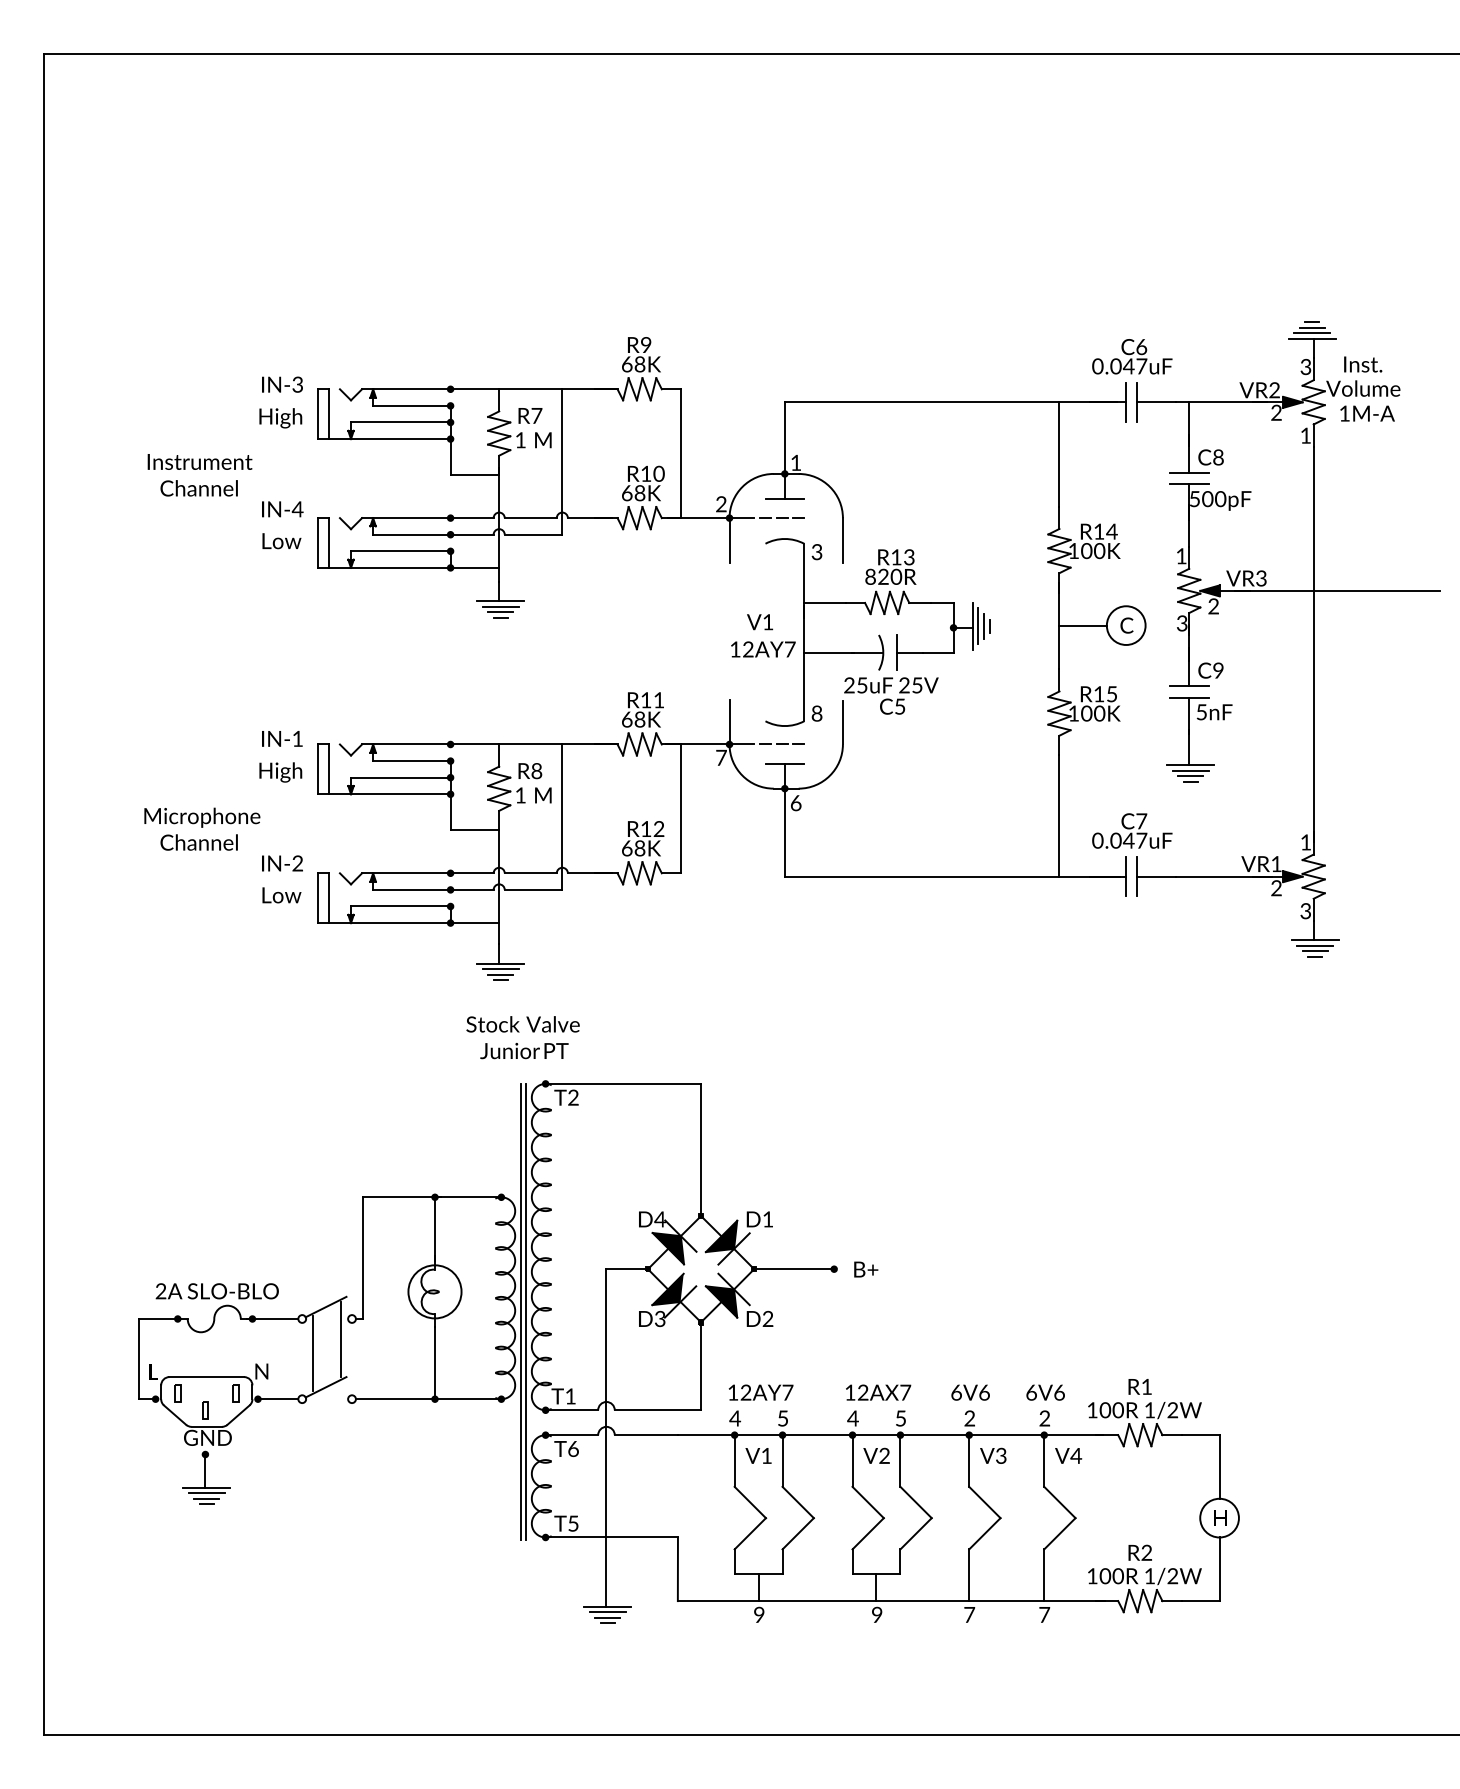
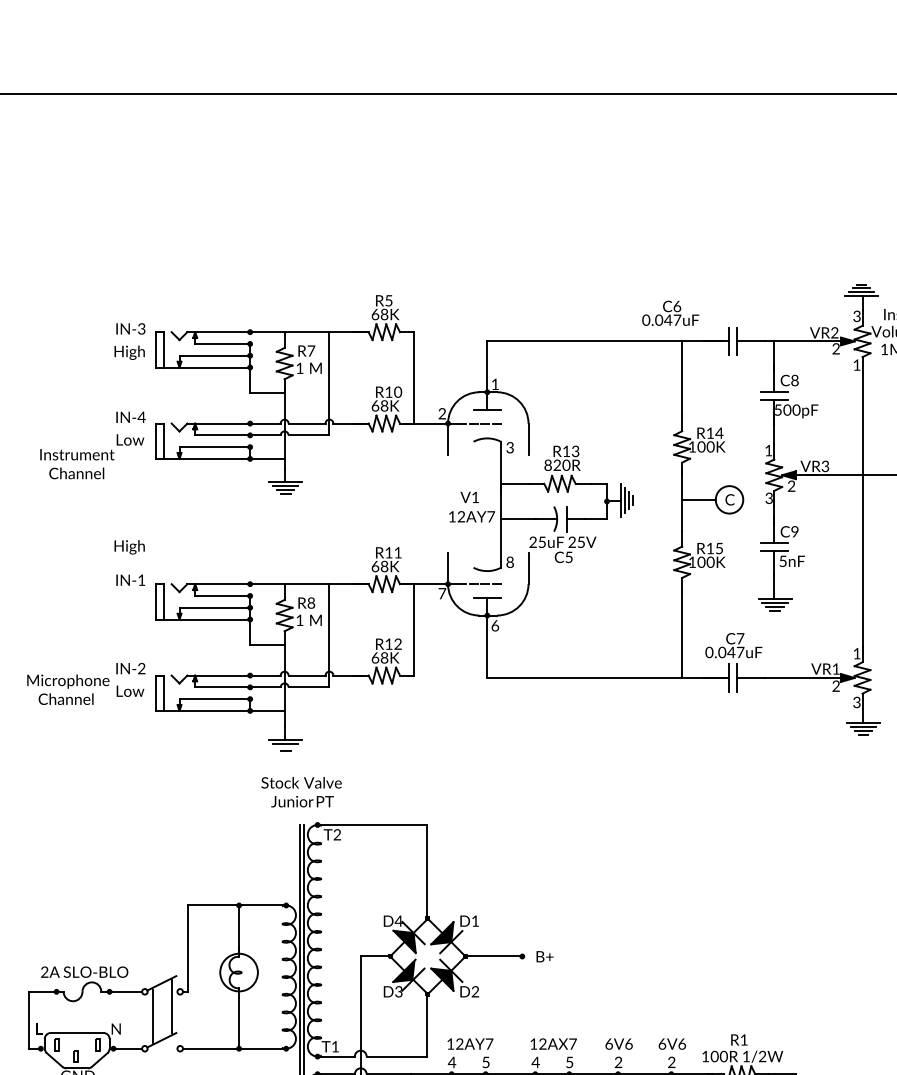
text: (646, 345) -> (389, 301), R9 -> R5
text: (1132, 356) -> (670, 313), moved
text: (199, 475) -> (76, 464), moved
text: (280, 772) -> (129, 547), moved
text: (202, 828) -> (68, 689), moved
line: (500, 974) -> (285, 747), removed

